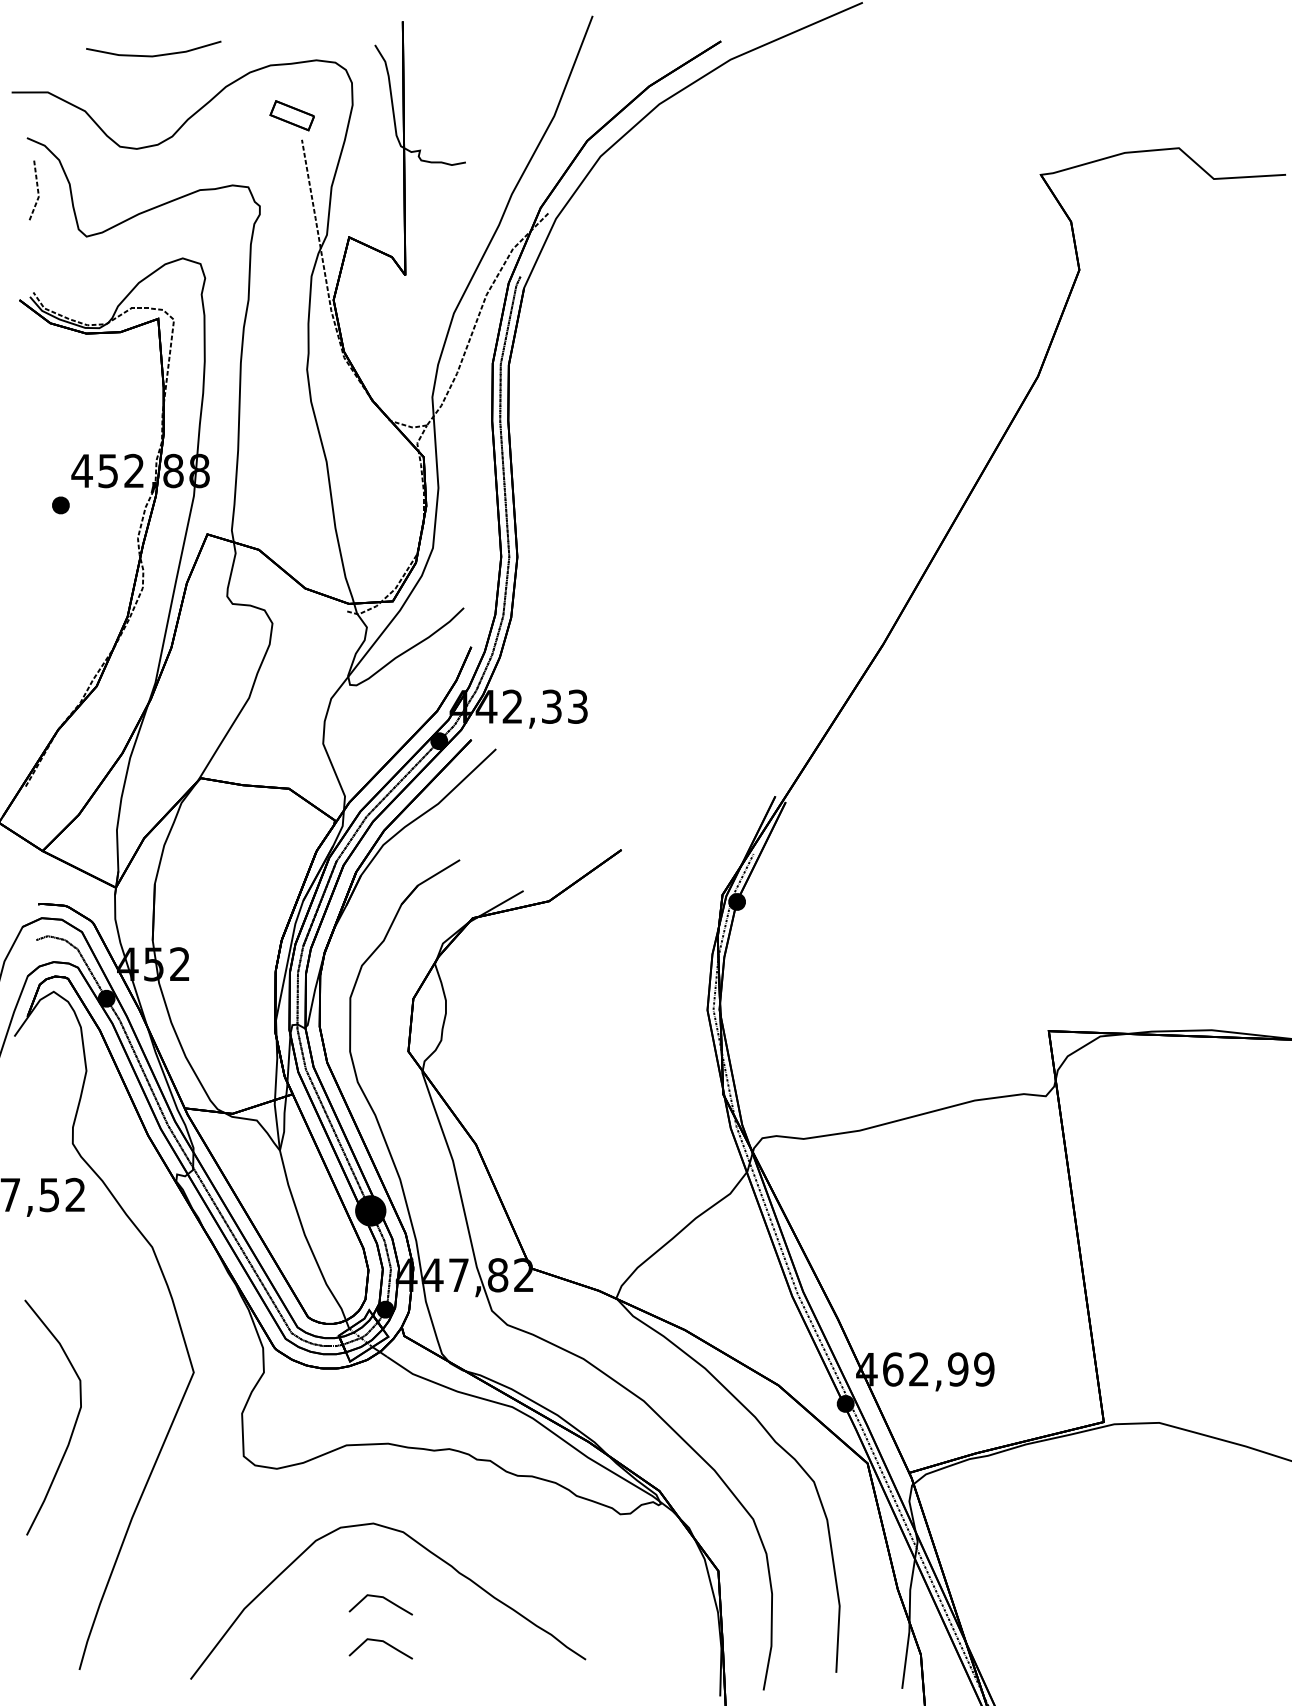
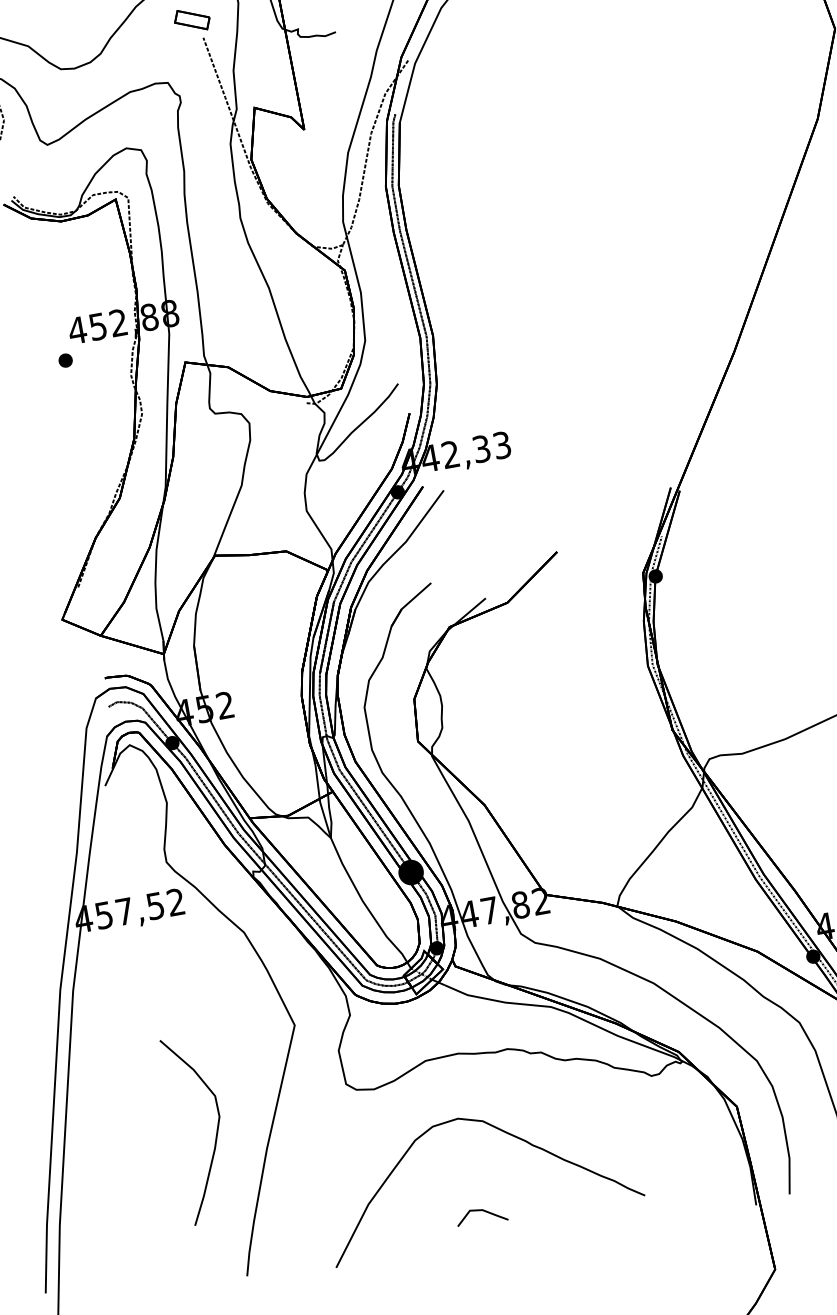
curve: (74, 1423) -> (216, 1130), moved
line: (384, 1599) -> (477, 1177), removed

